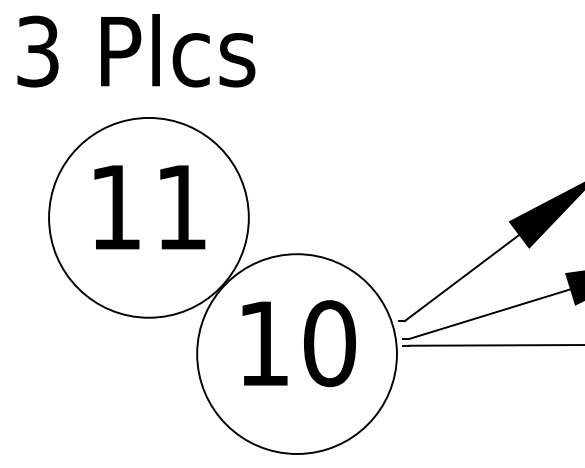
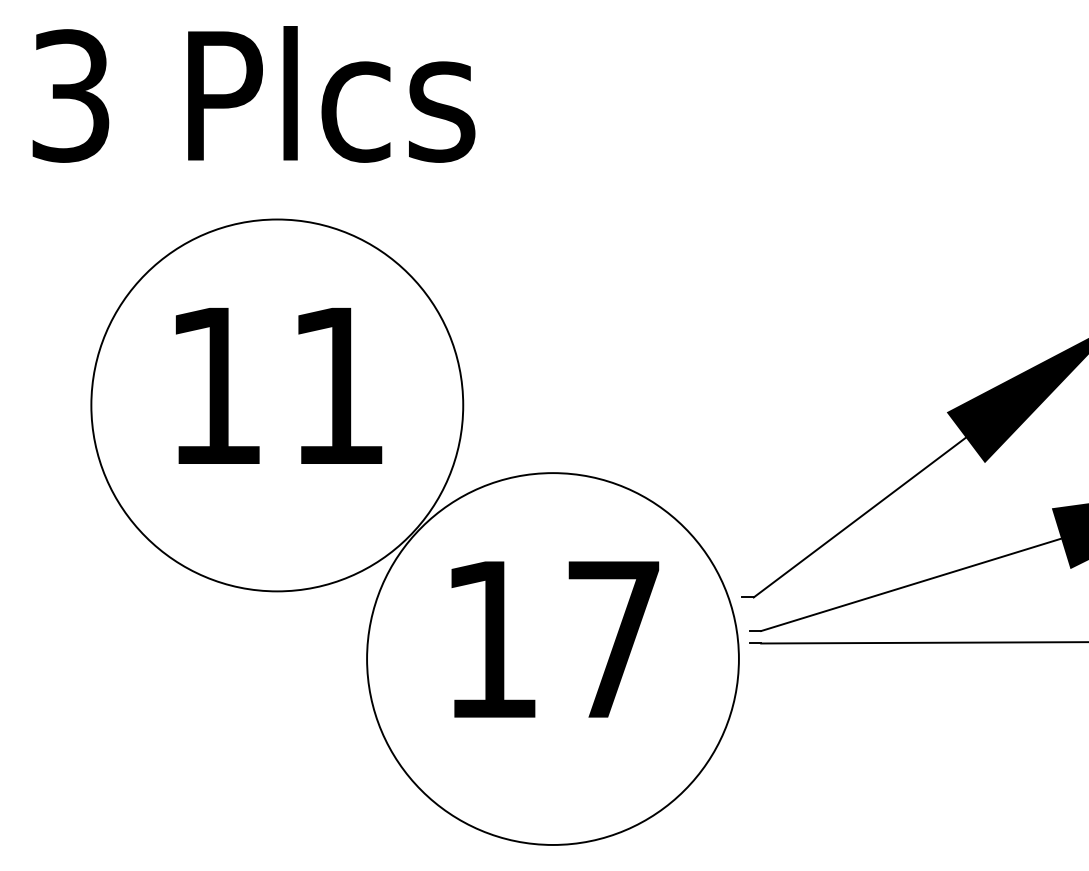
text: (329, 343) -> (613, 639), 10 -> 17

